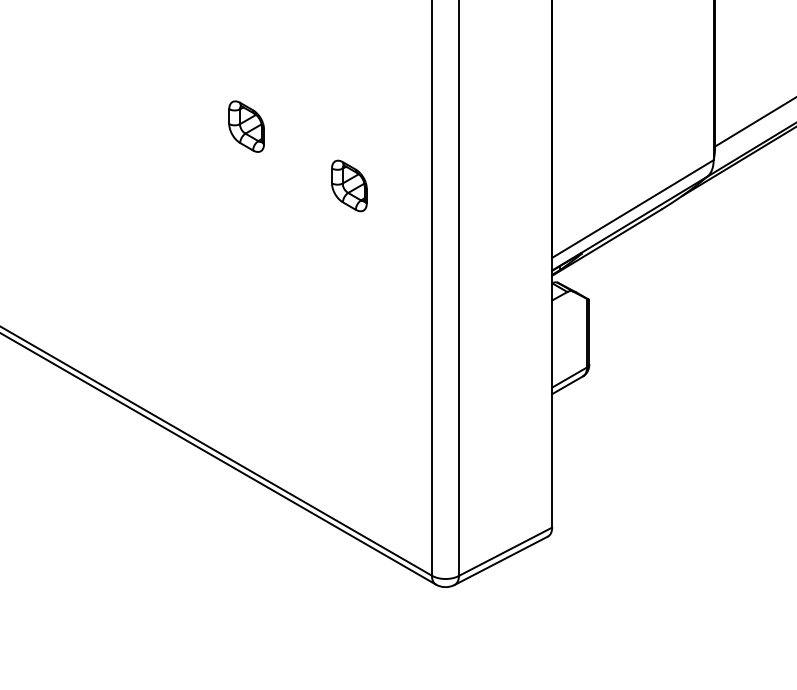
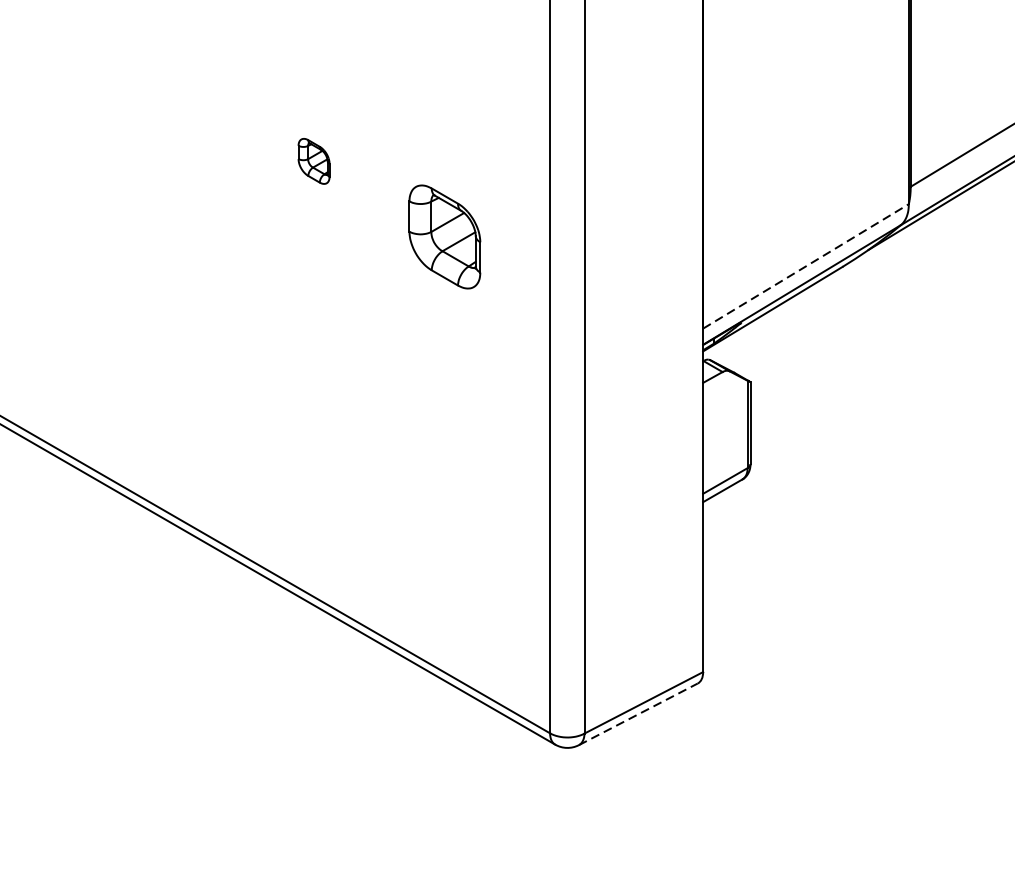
part: (246, 126) -> (313, 161), size x0.7
part: (349, 185) -> (445, 236), size x1.6
line: (633, 208) -> (806, 265), solid -> dashed
line: (501, 560) -> (638, 713), solid -> dashed

